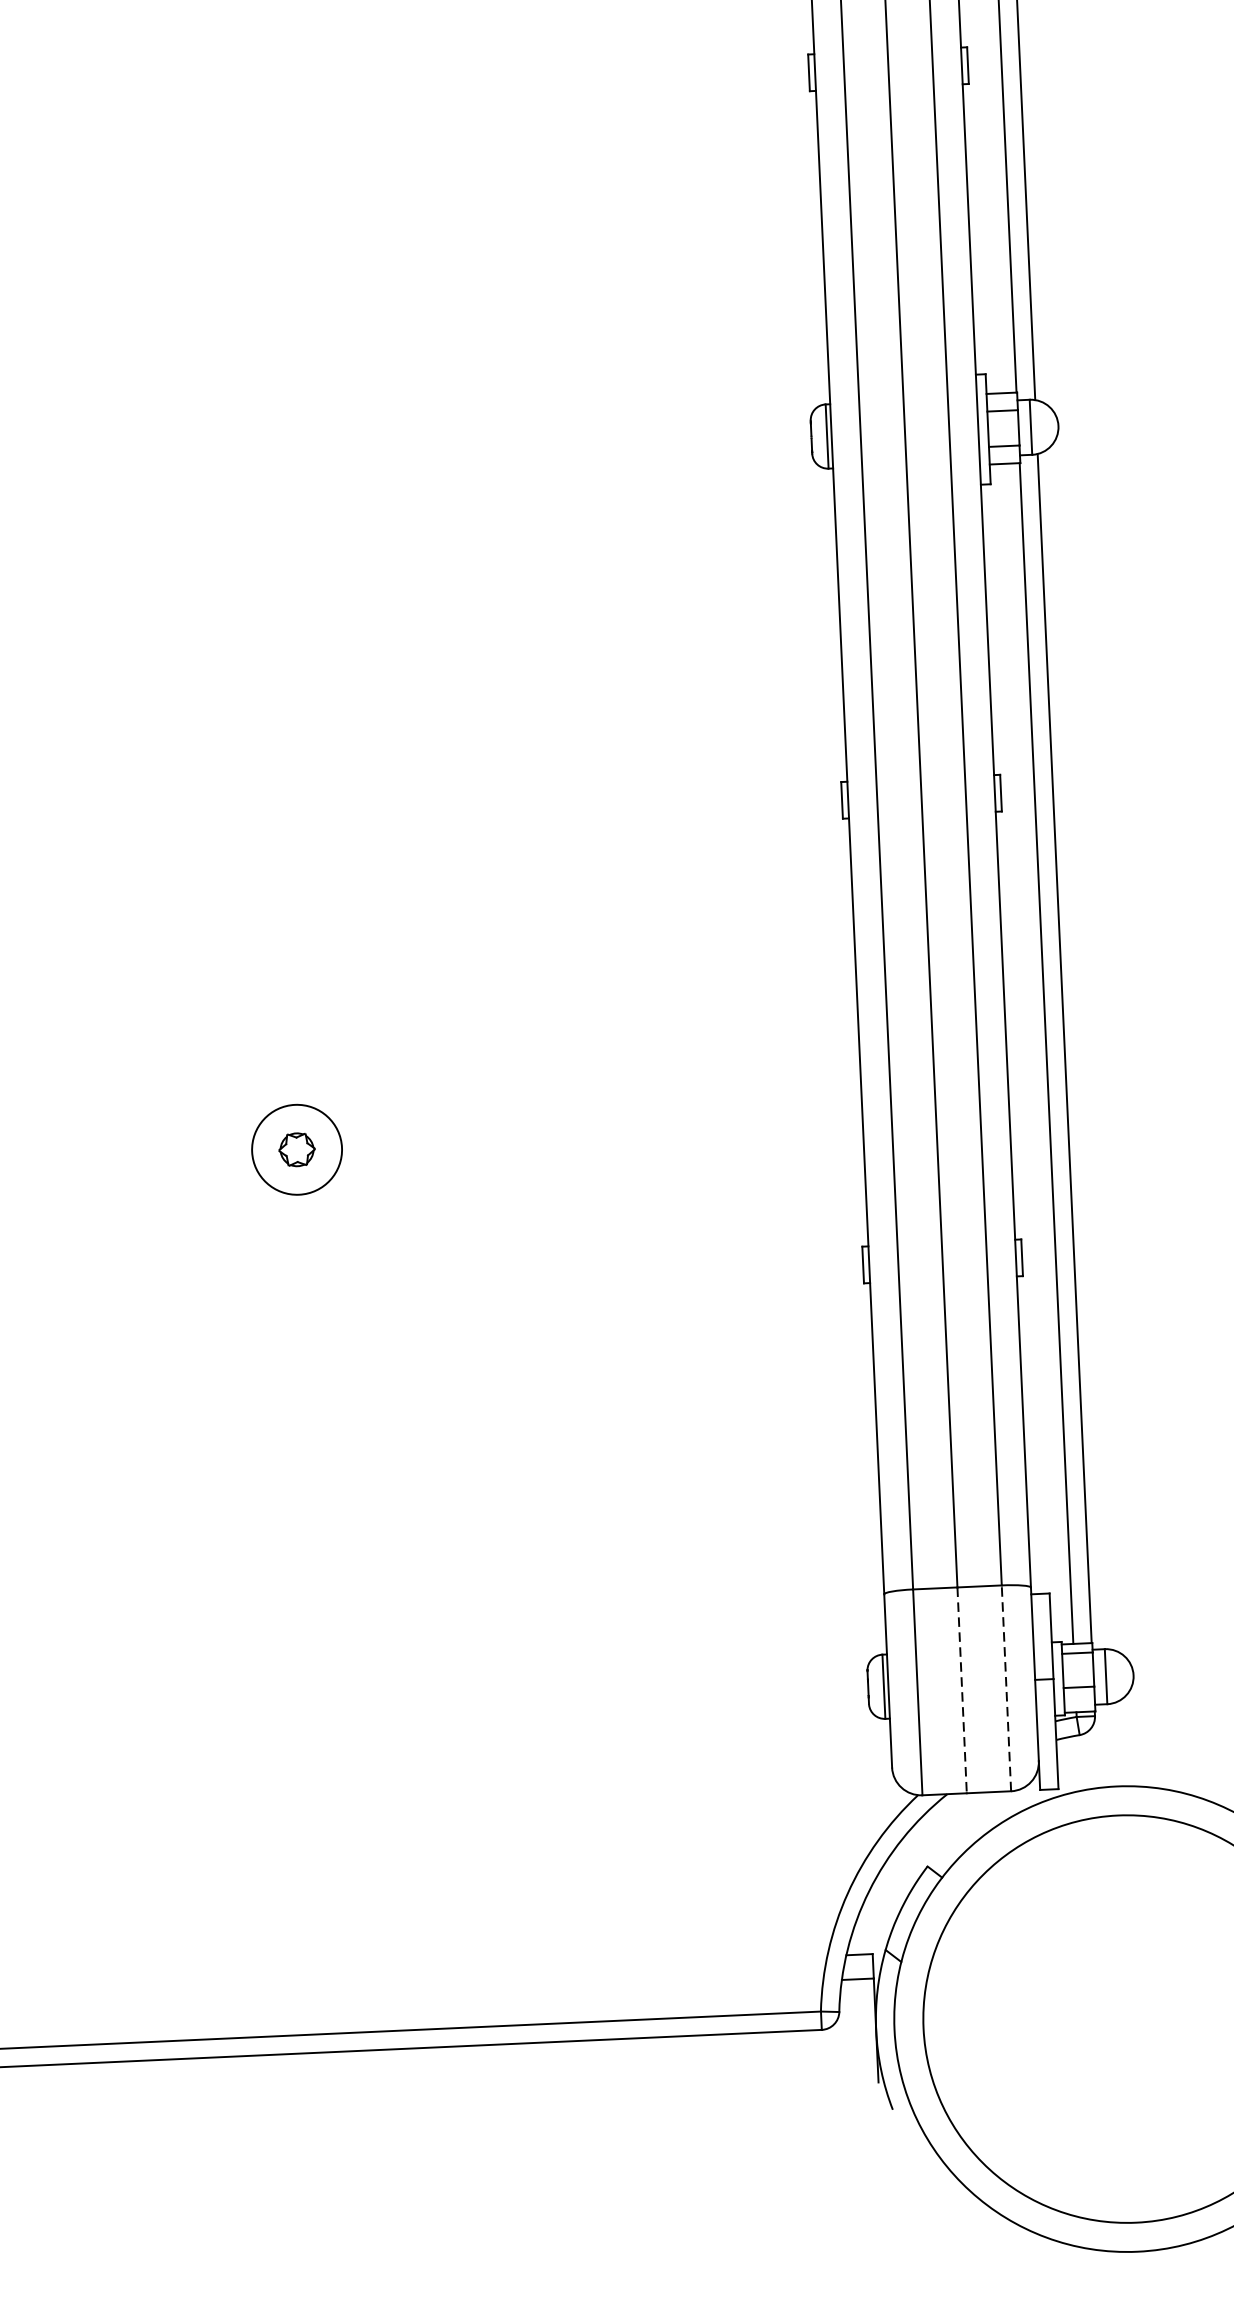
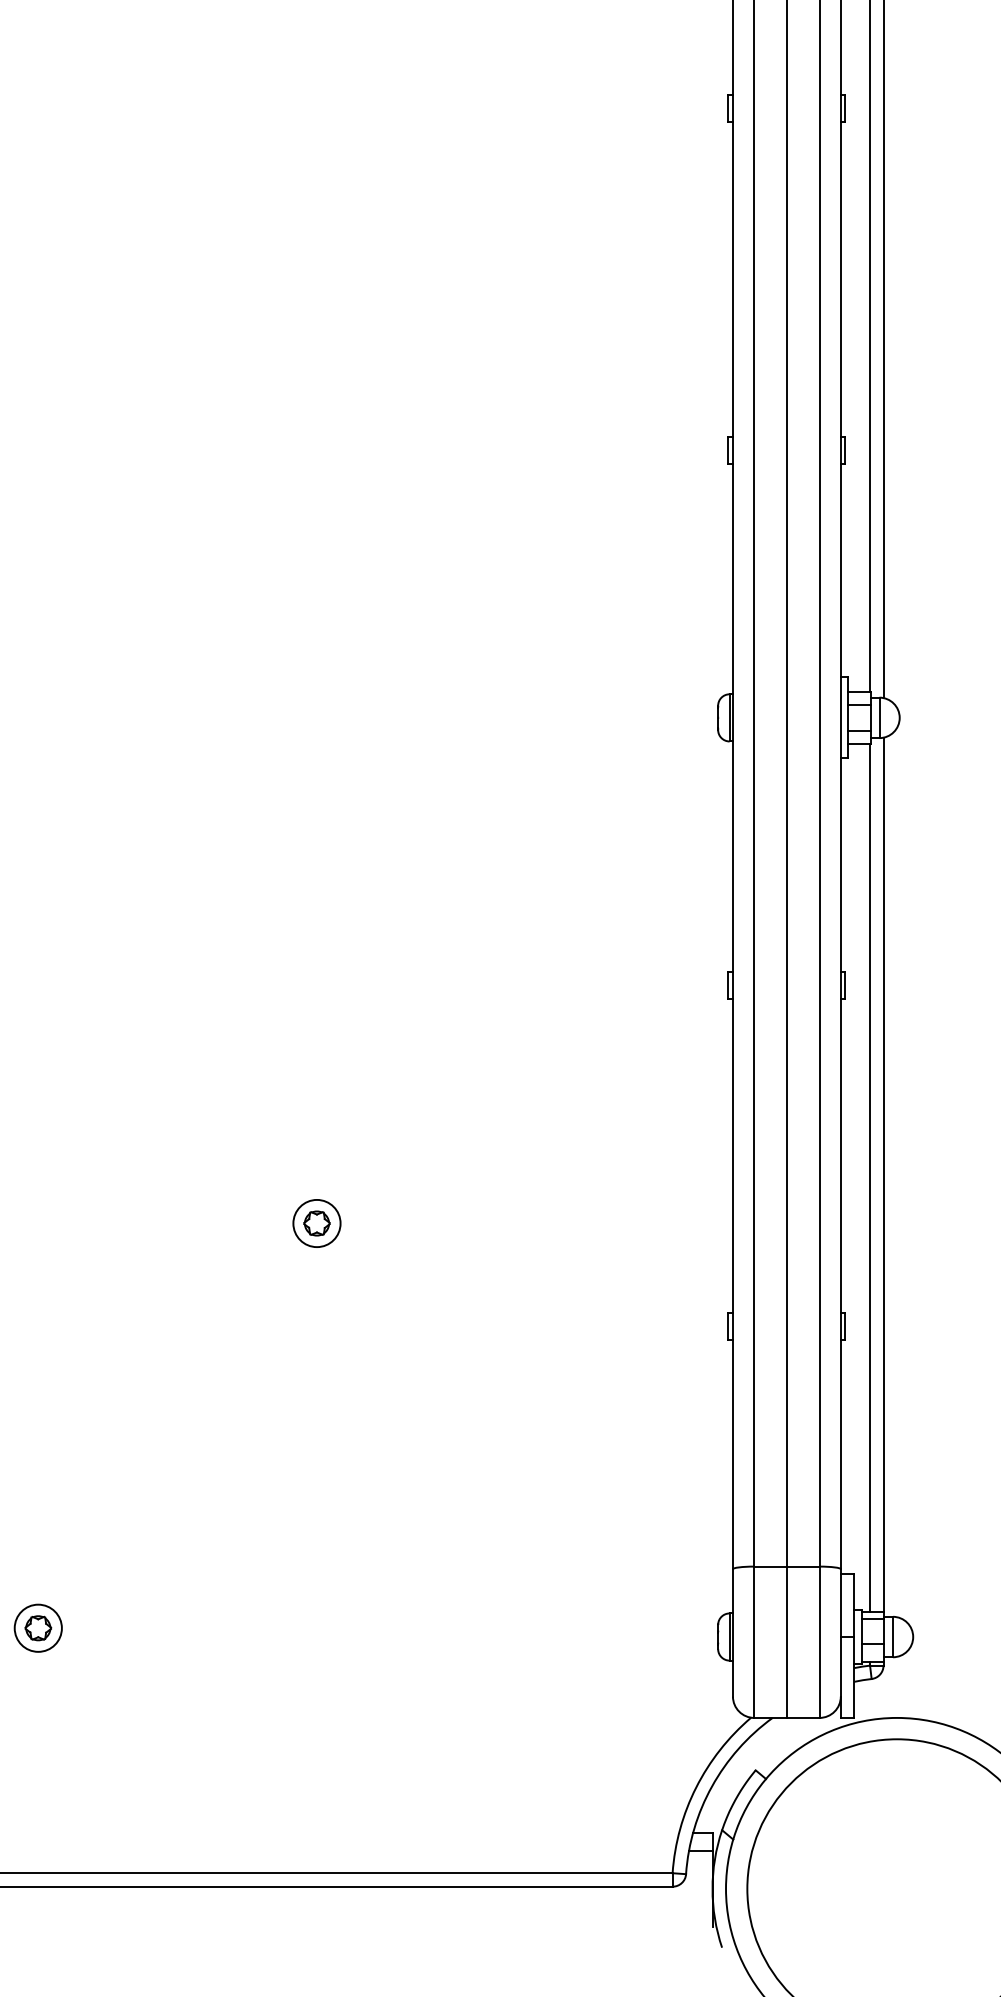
circle: (296, 1149) -> (316, 1223), size x0.71
line: (1006, 1688) -> (819, 1642), dashed -> solid
line: (961, 1690) -> (786, 1642), dashed -> solid

